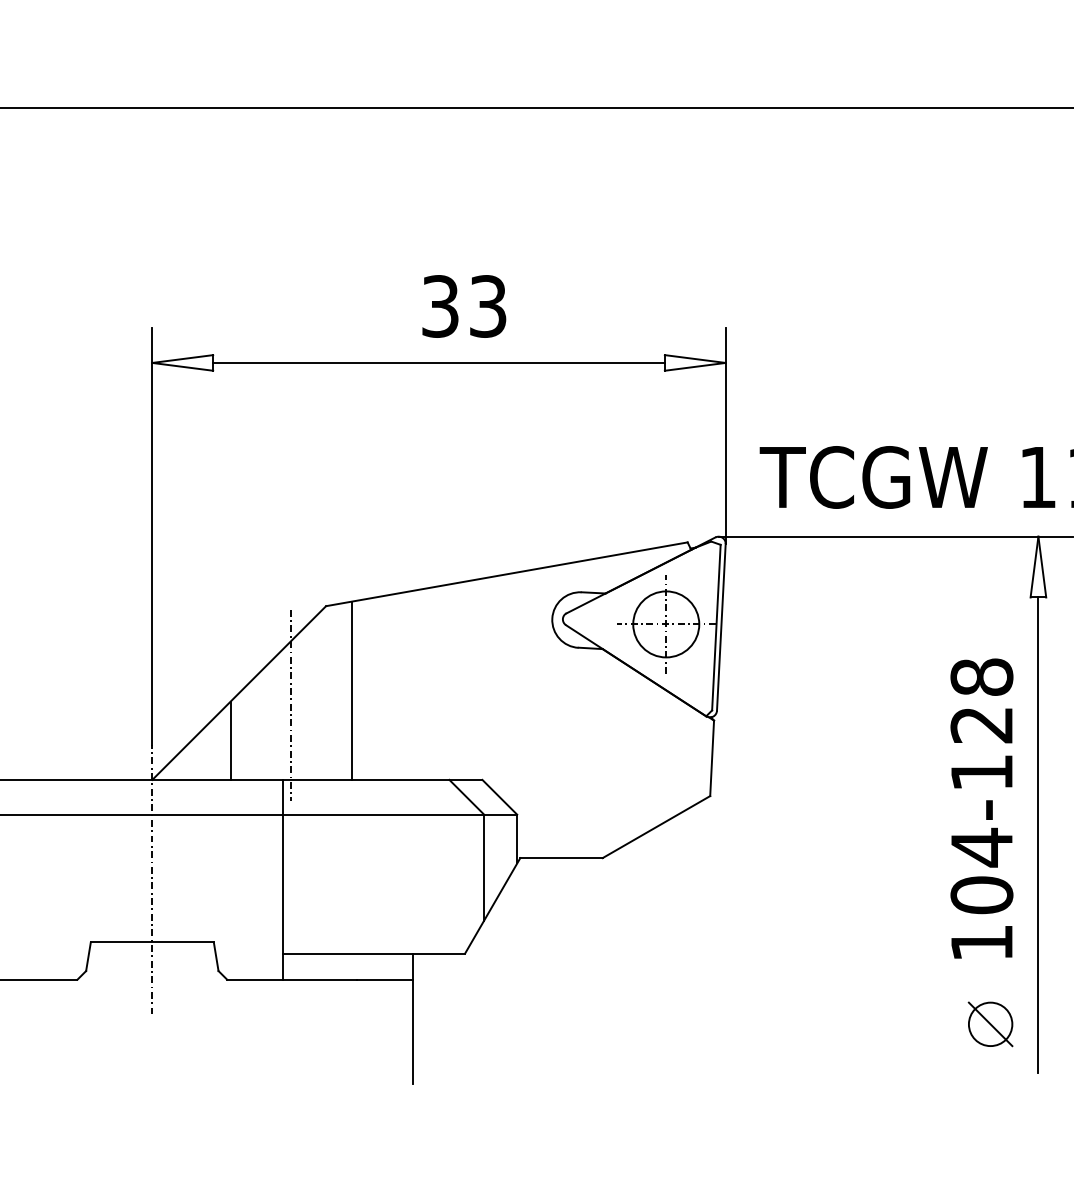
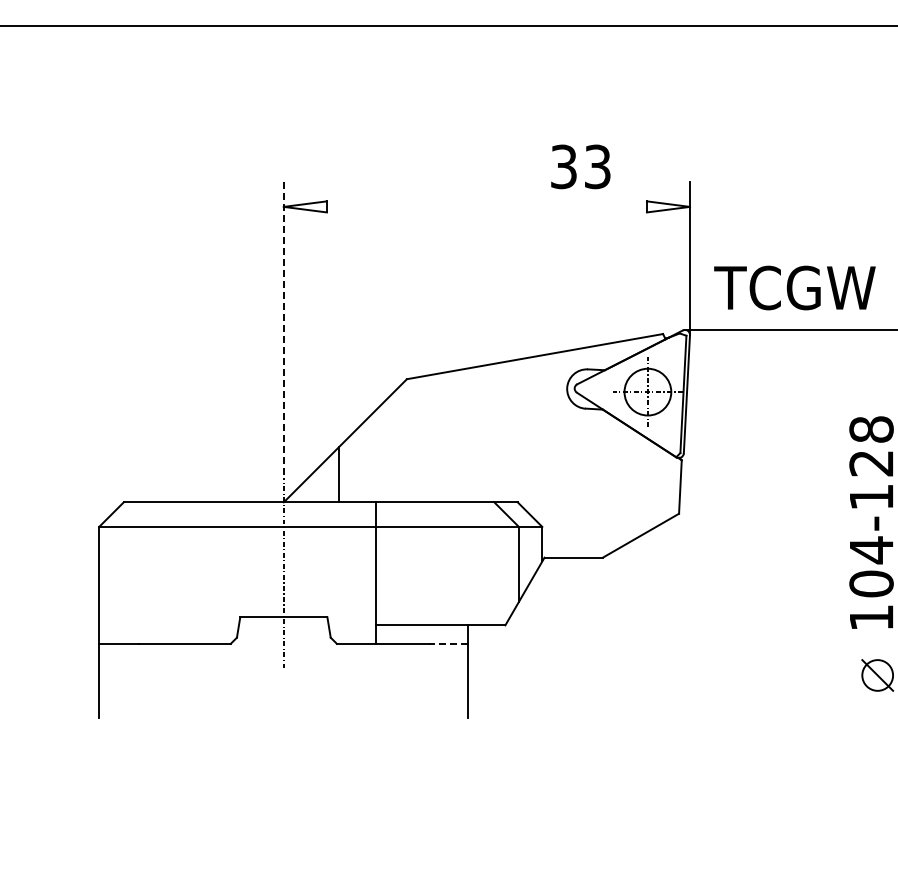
text: (463, 305) -> (580, 166), moved
line: (438, 362) -> (486, 206), removed
line: (151, 536) -> (283, 329), solid -> dashed
line: (352, 691) -> (425, 439), removed
line: (291, 705) -> (382, 449), removed
line: (384, 979) -> (448, 643), solid -> dashed

